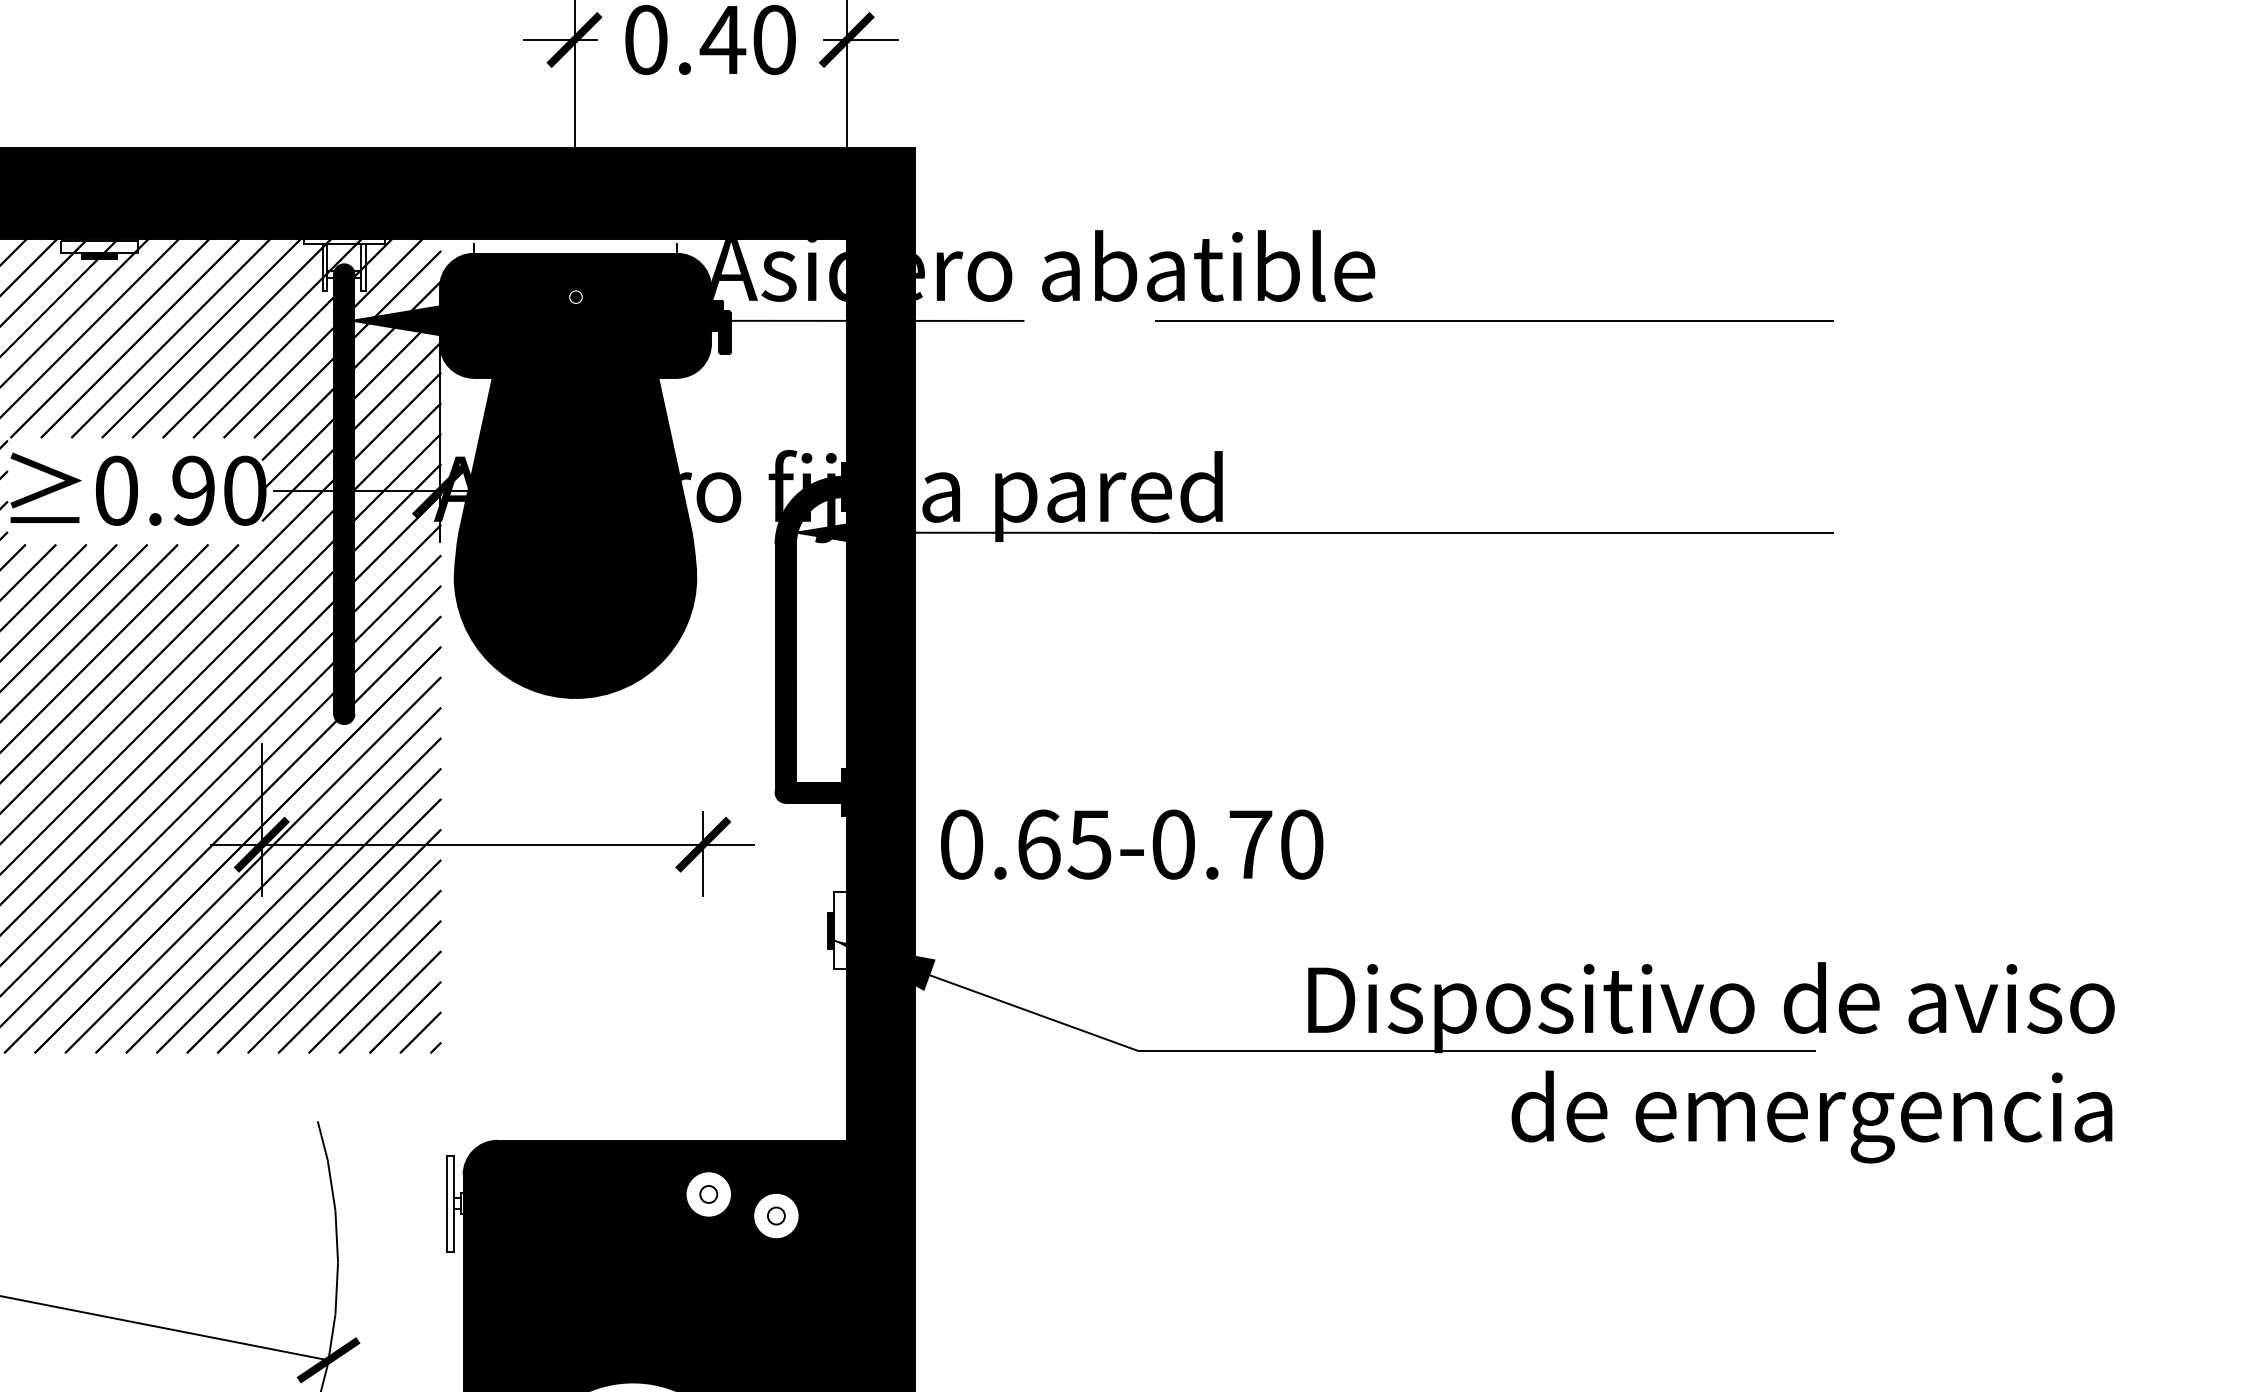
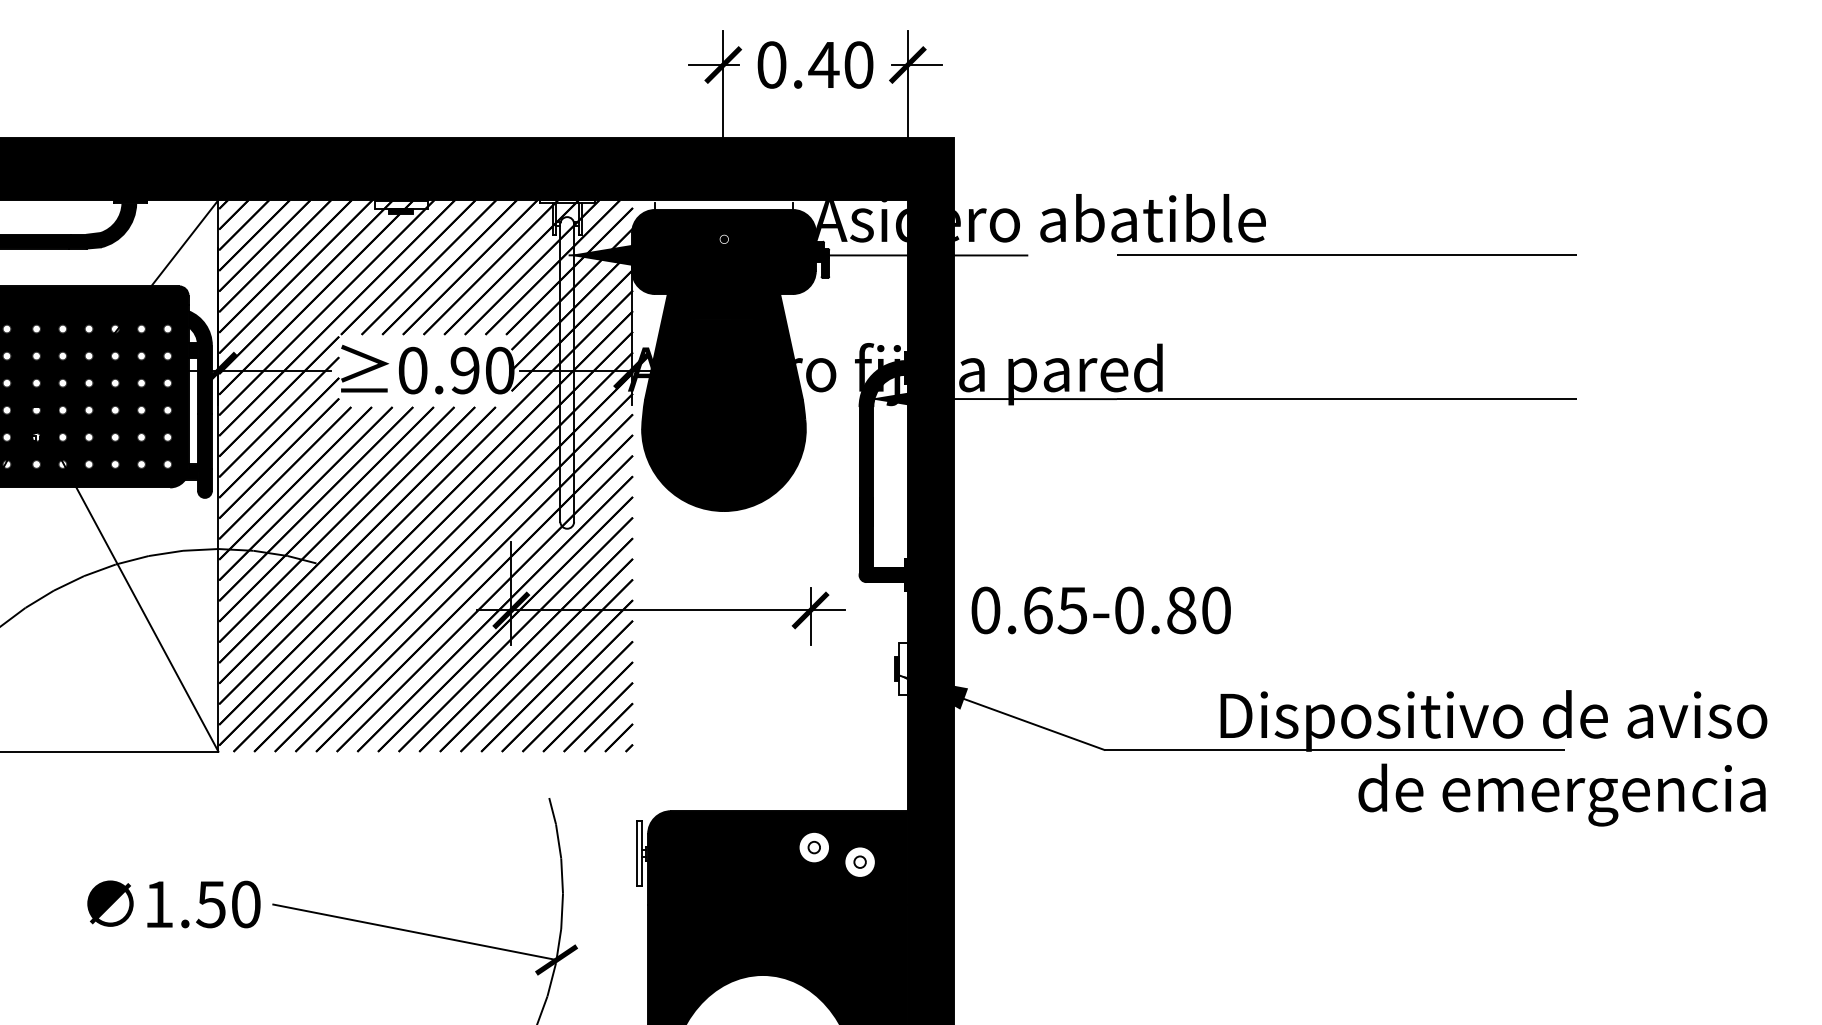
fill: (344, 493) -> (567, 372), removed
text: (1250, 844) -> (1181, 610), 0.65-0.70 -> 0.65-0.80

